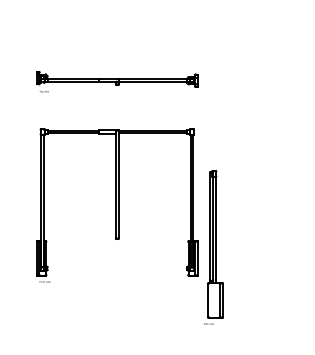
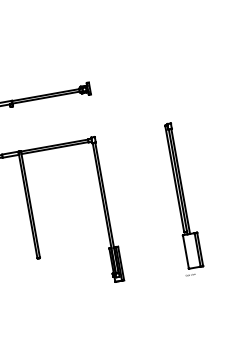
part: (213, 247) -> (181, 198), moved

